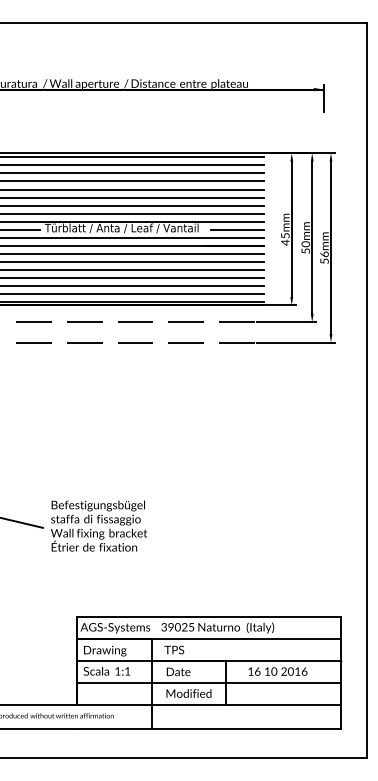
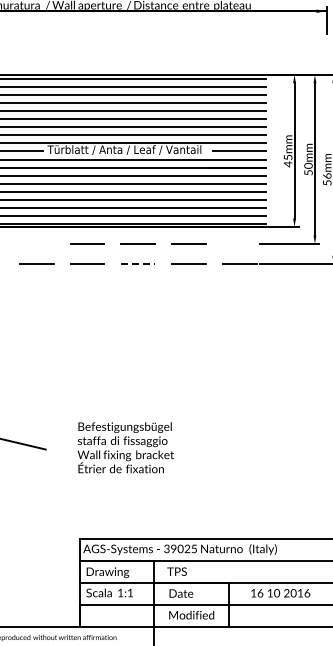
line: (33, 321) -> (36, 243), removed
line: (236, 322) -> (239, 244), removed
line: (135, 342) -> (138, 264), solid -> dashed
text: (99, 525) -> (126, 447), moved

